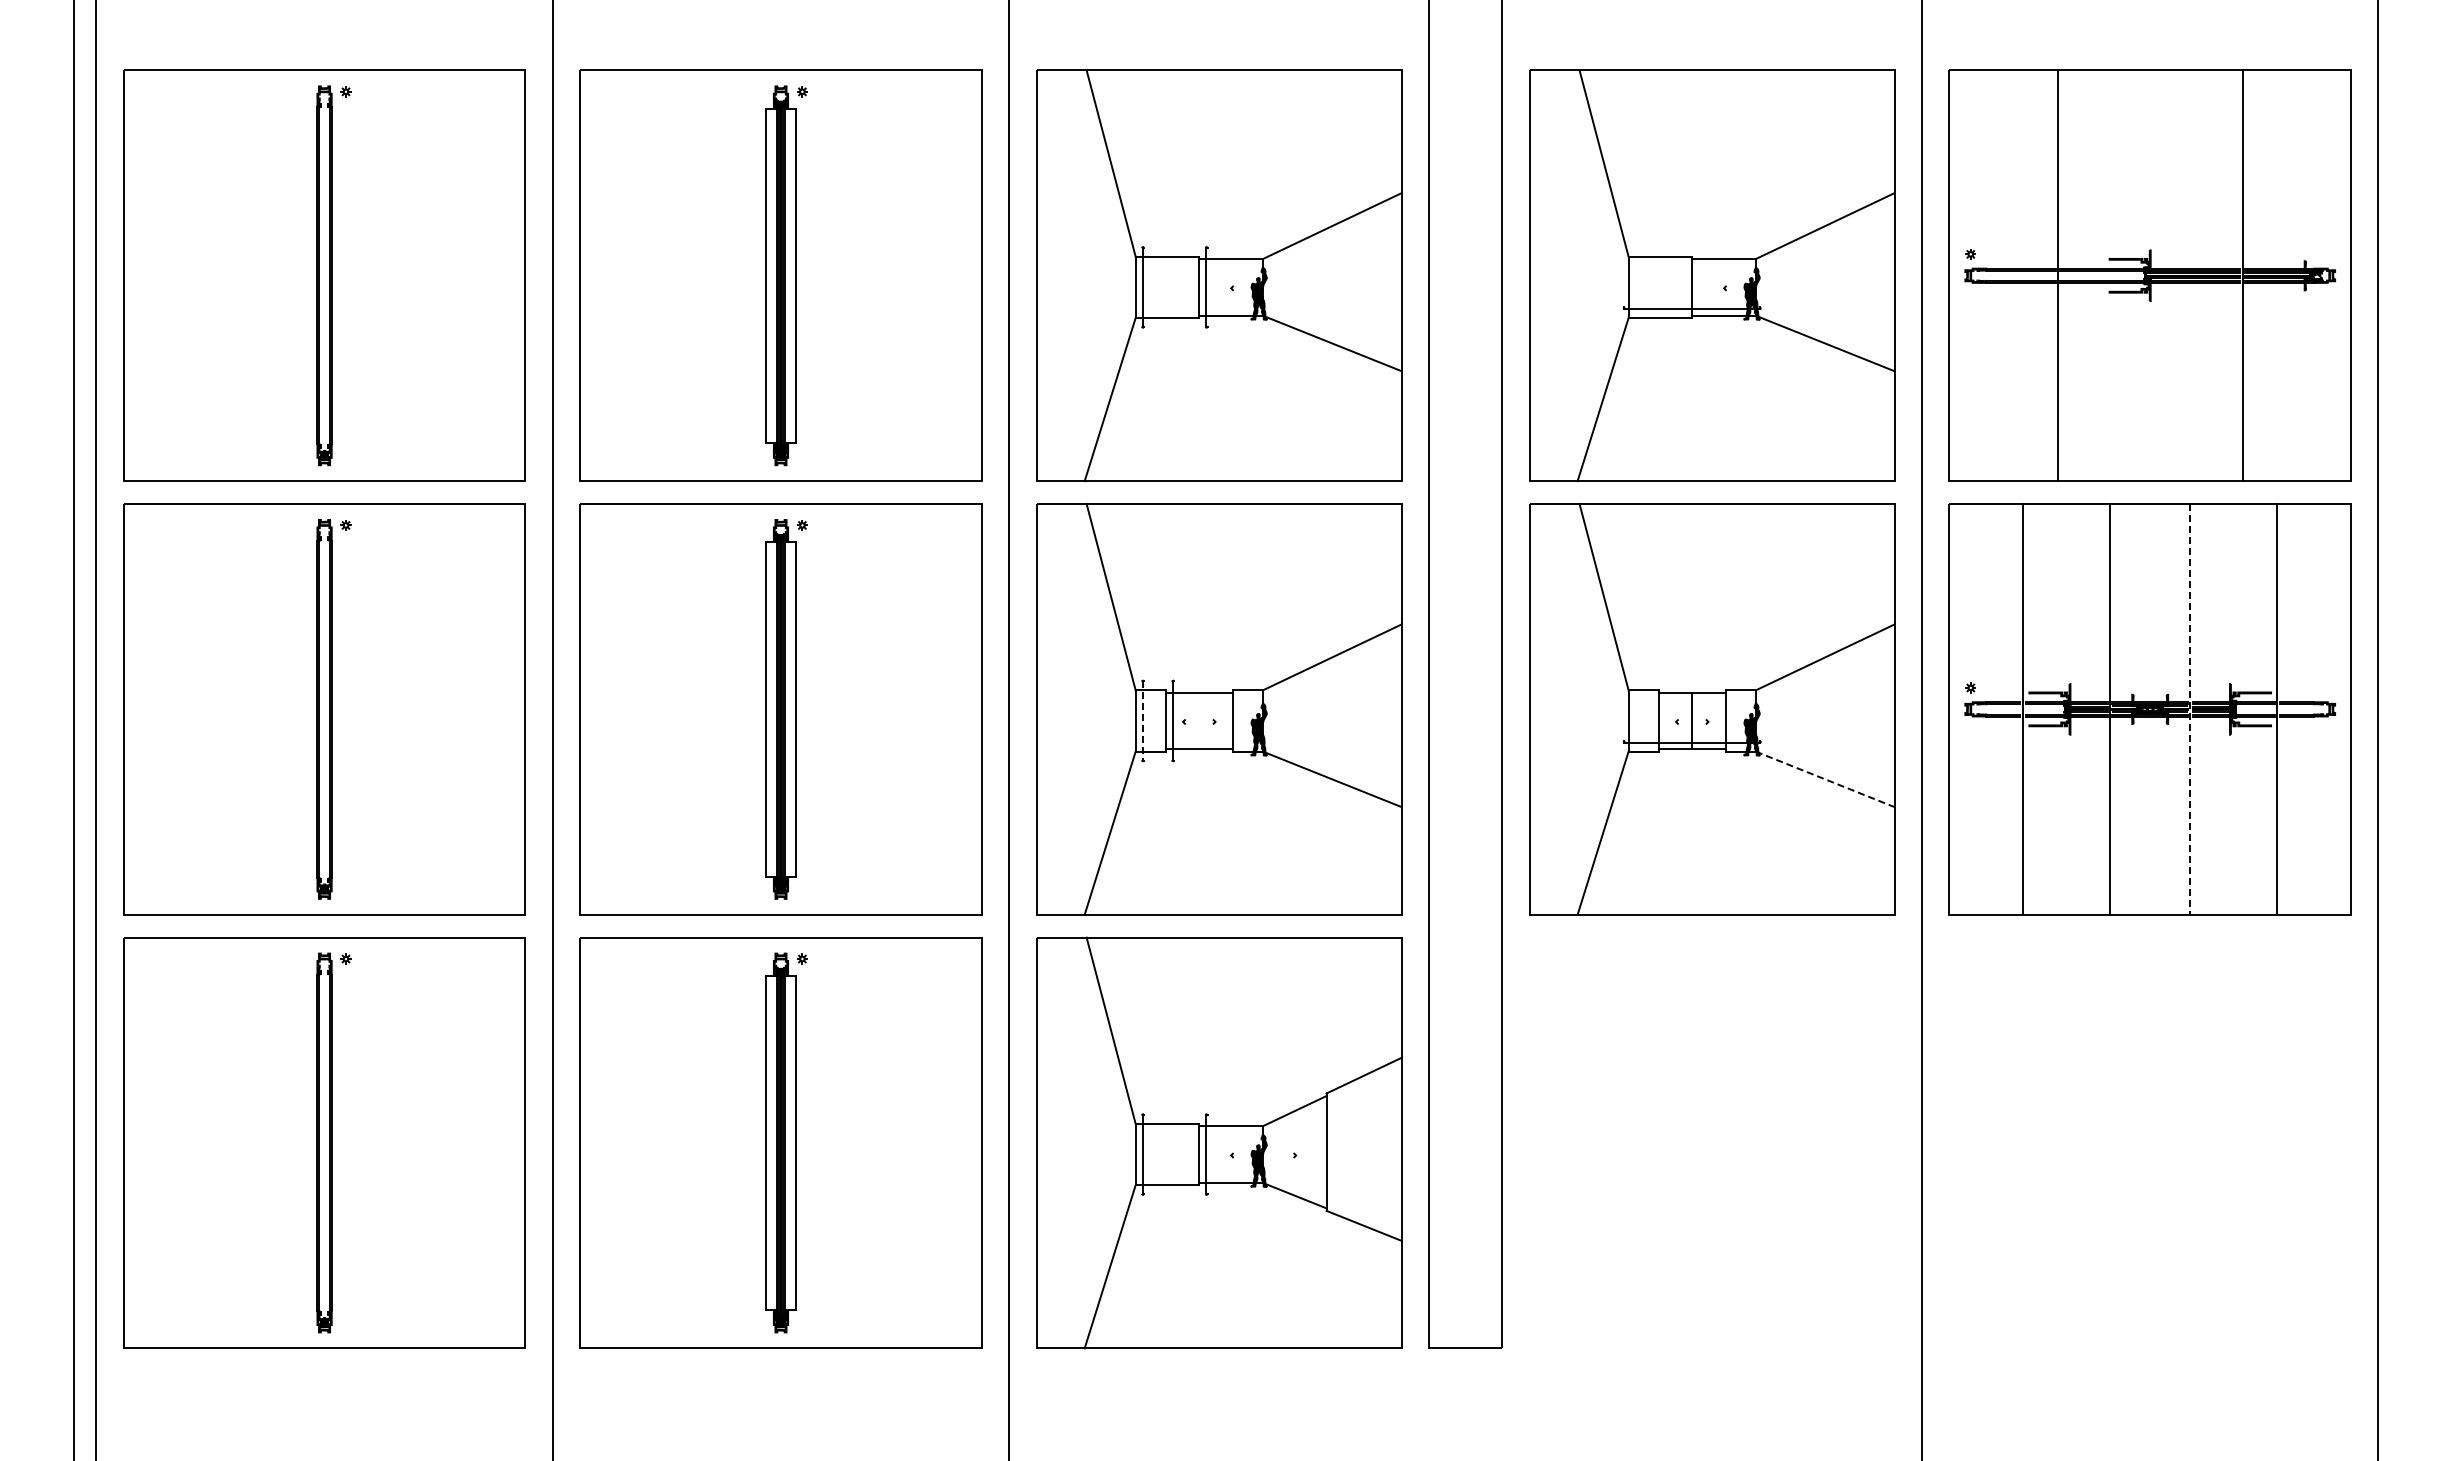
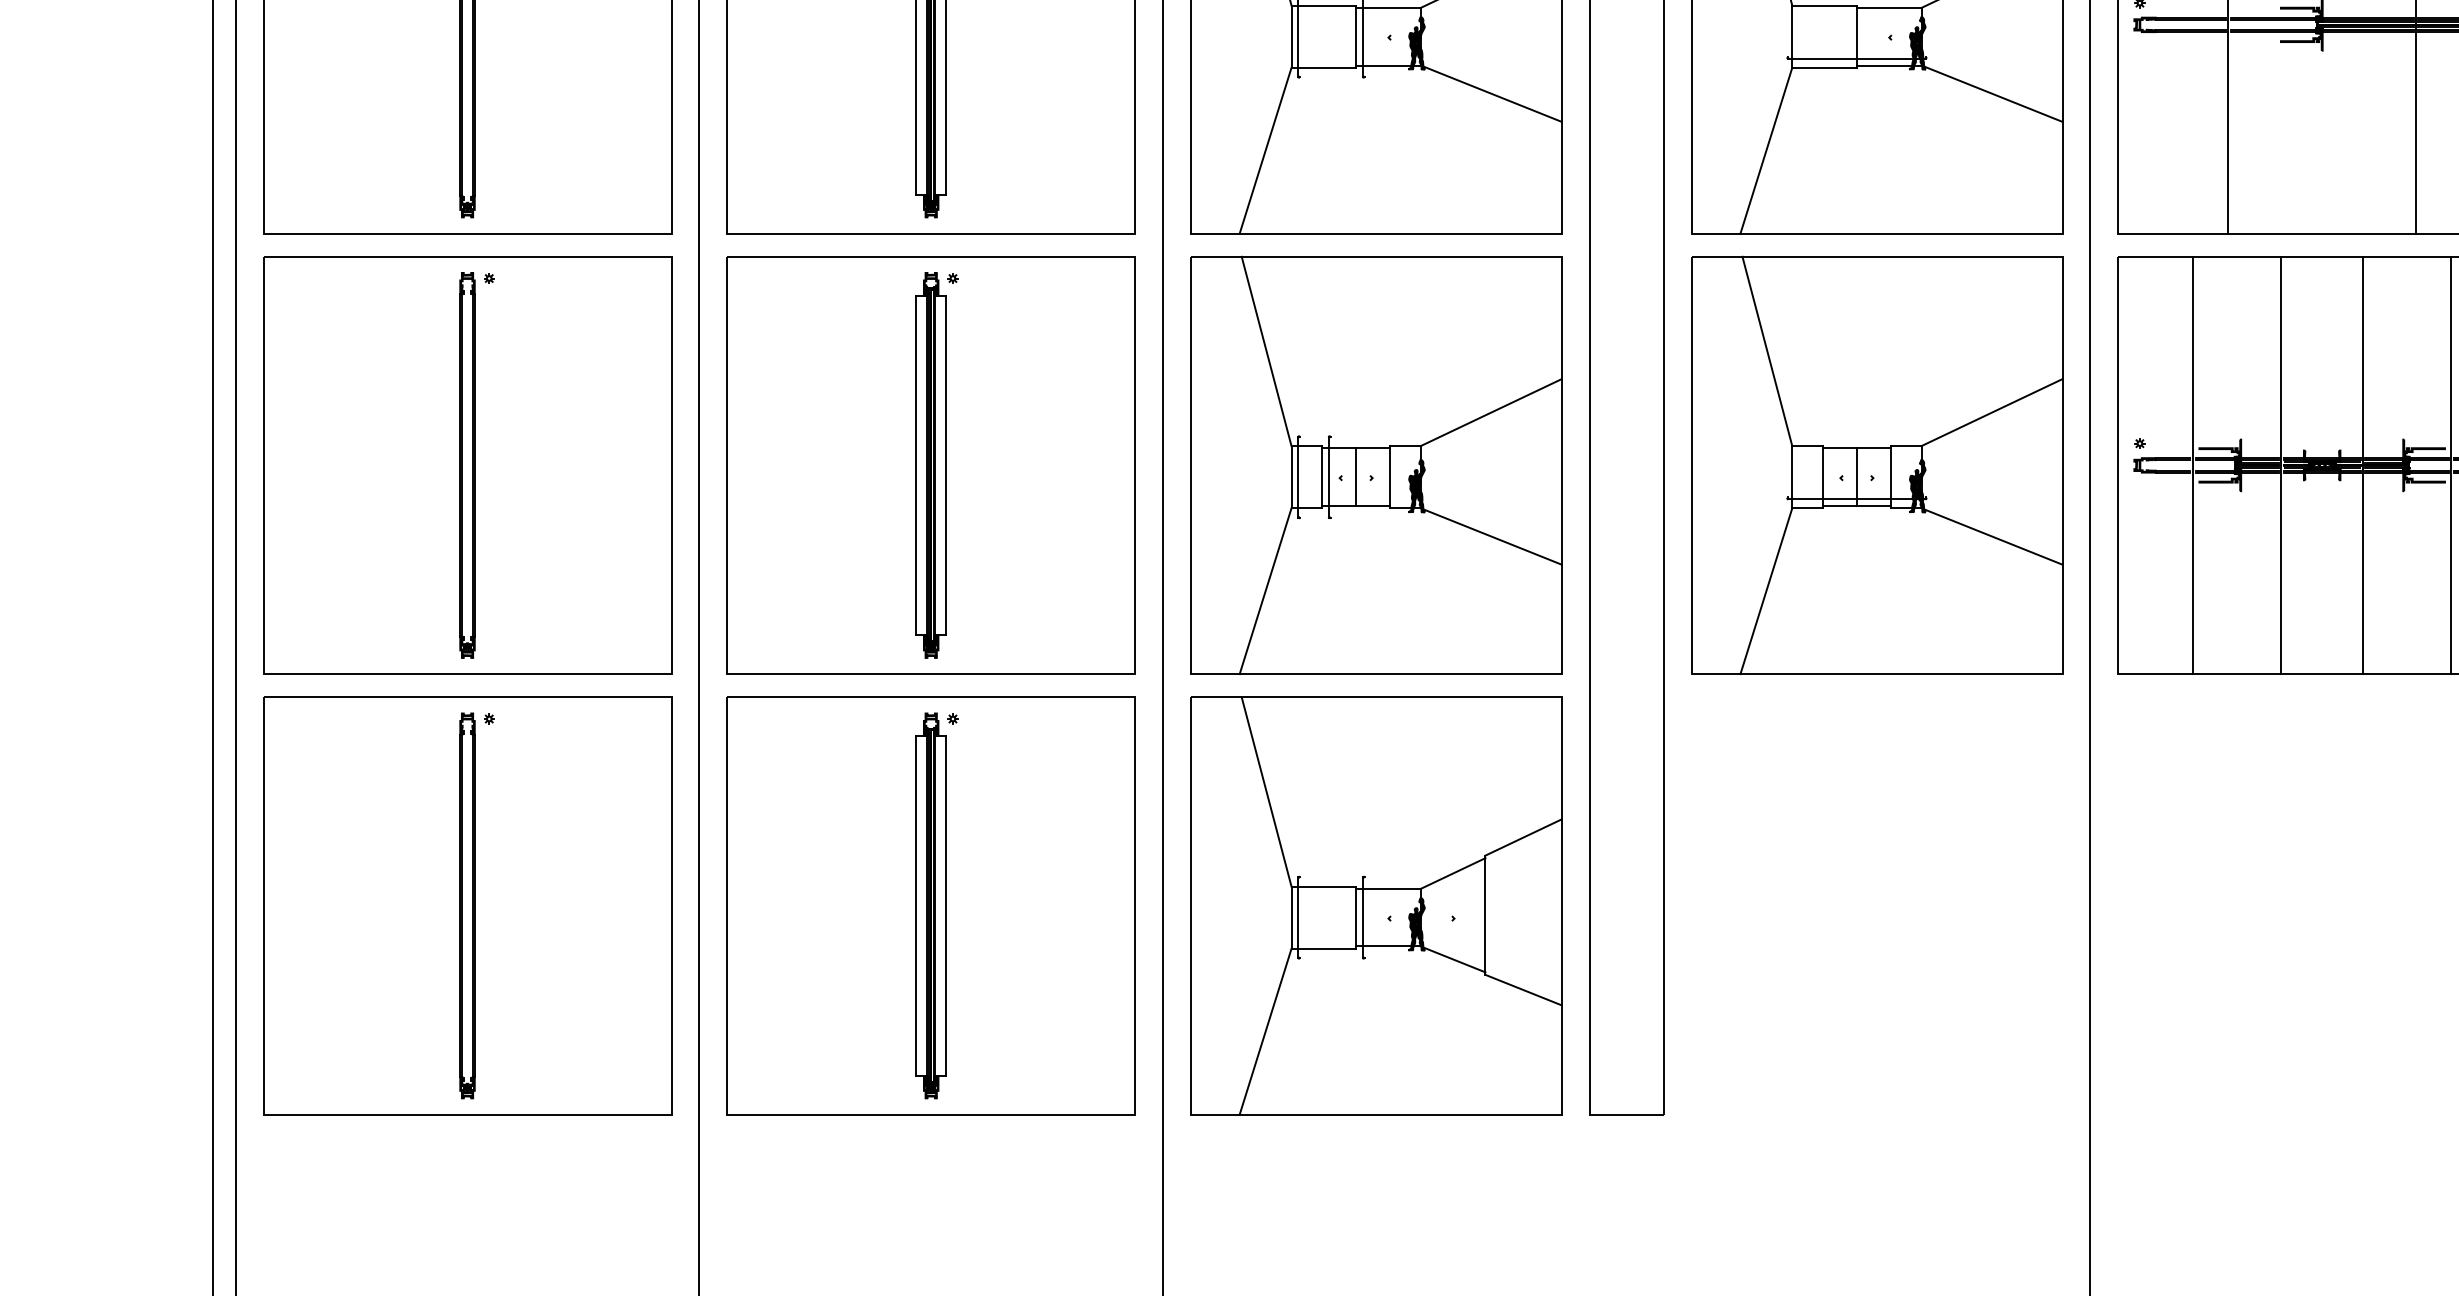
line: (2190, 709) -> (2363, 465), dashed -> solid
line: (1199, 720) -> (1356, 476), added
line: (1142, 721) -> (1298, 477), dashed -> solid
line: (1825, 779) -> (1992, 536), dashed -> solid

